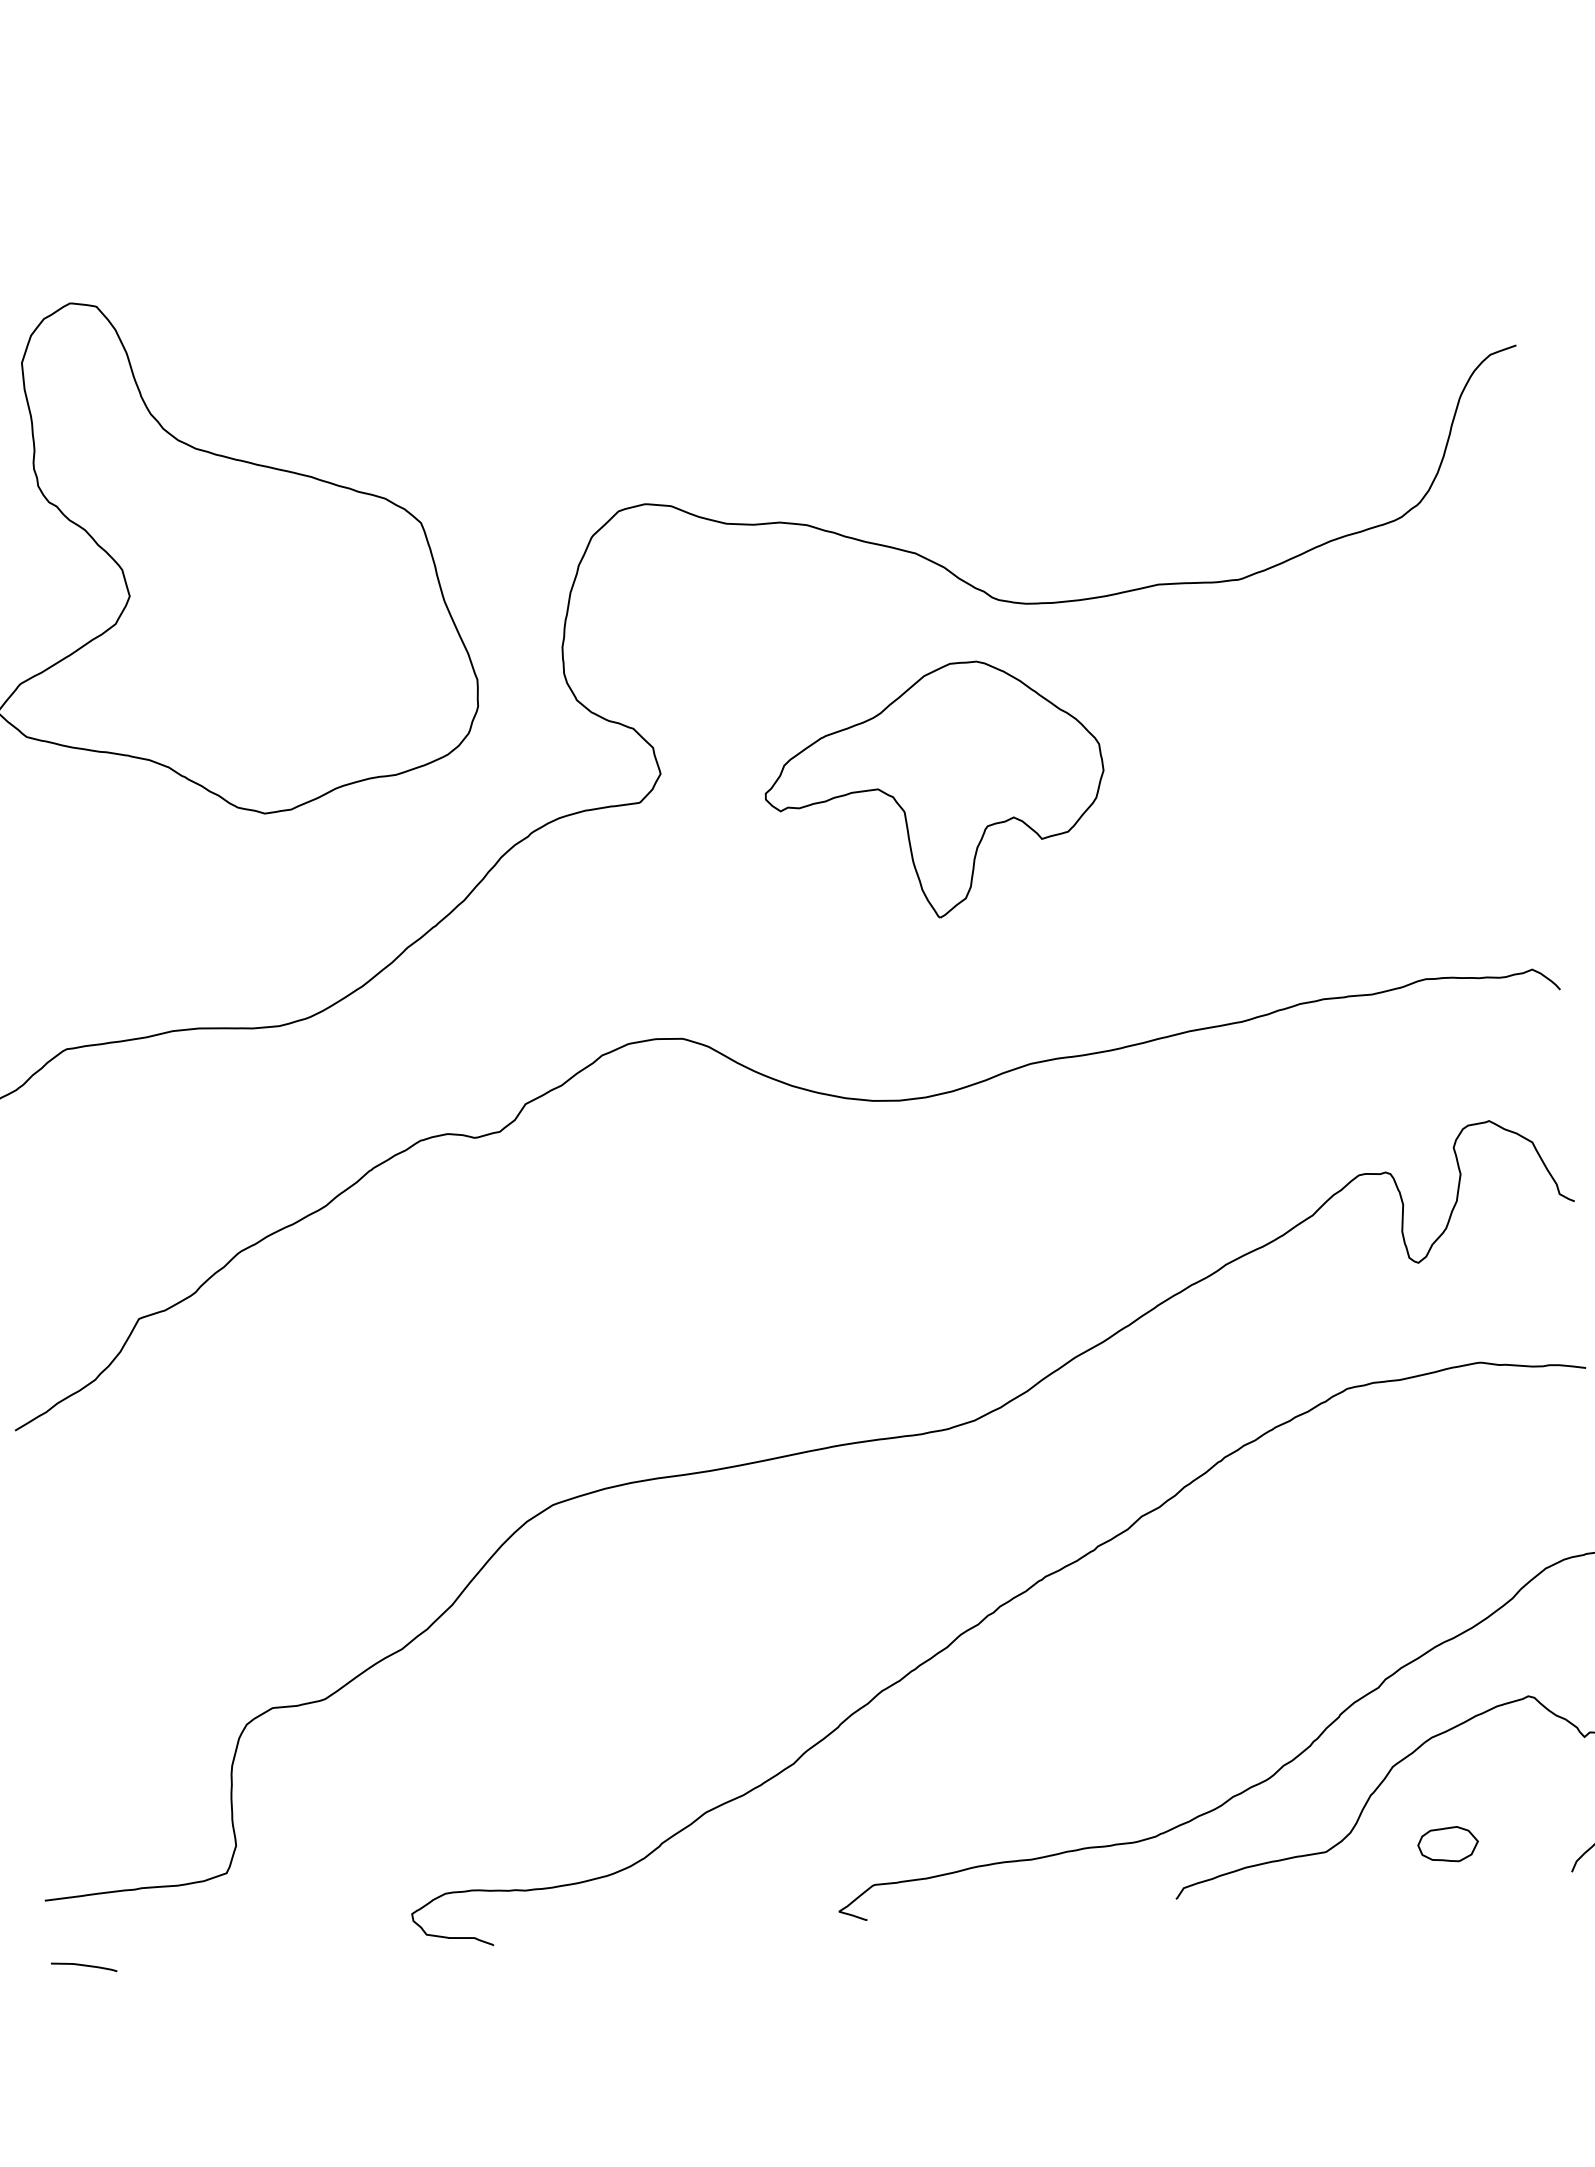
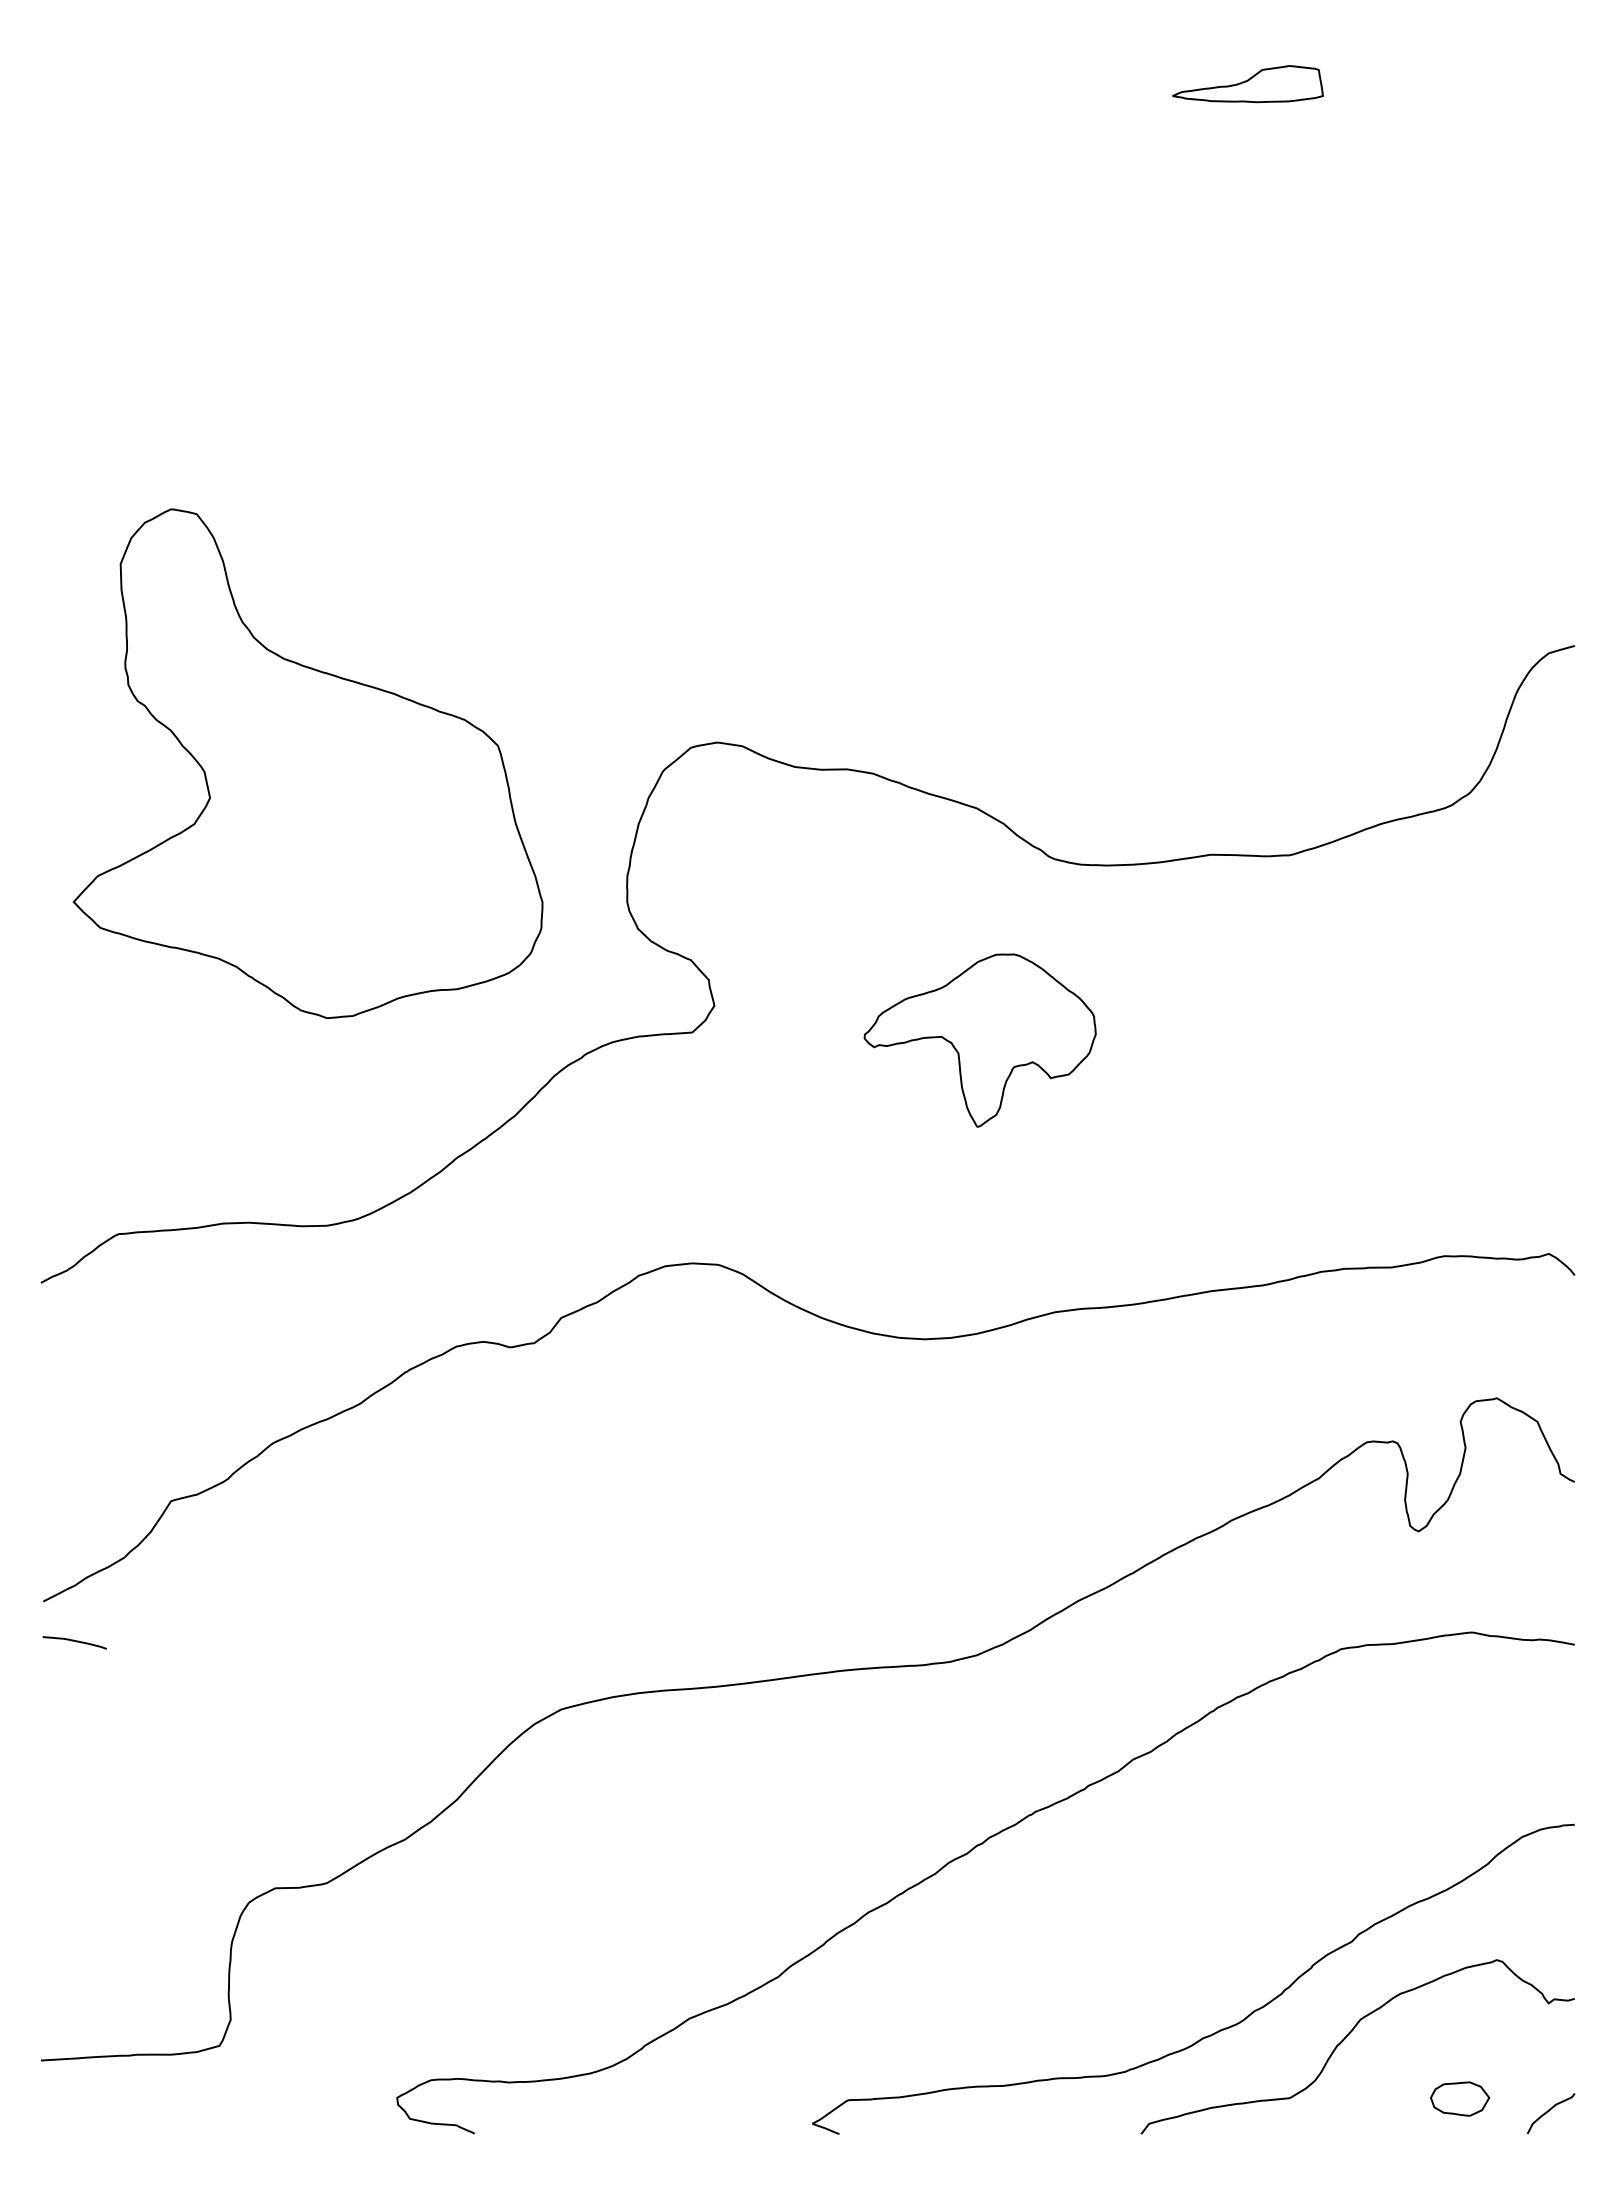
part: (935, 790) -> (980, 1040), size x0.7
part: (1448, 1844) -> (1460, 2098), moved
curve: (83, 1965) -> (74, 1641), moved

